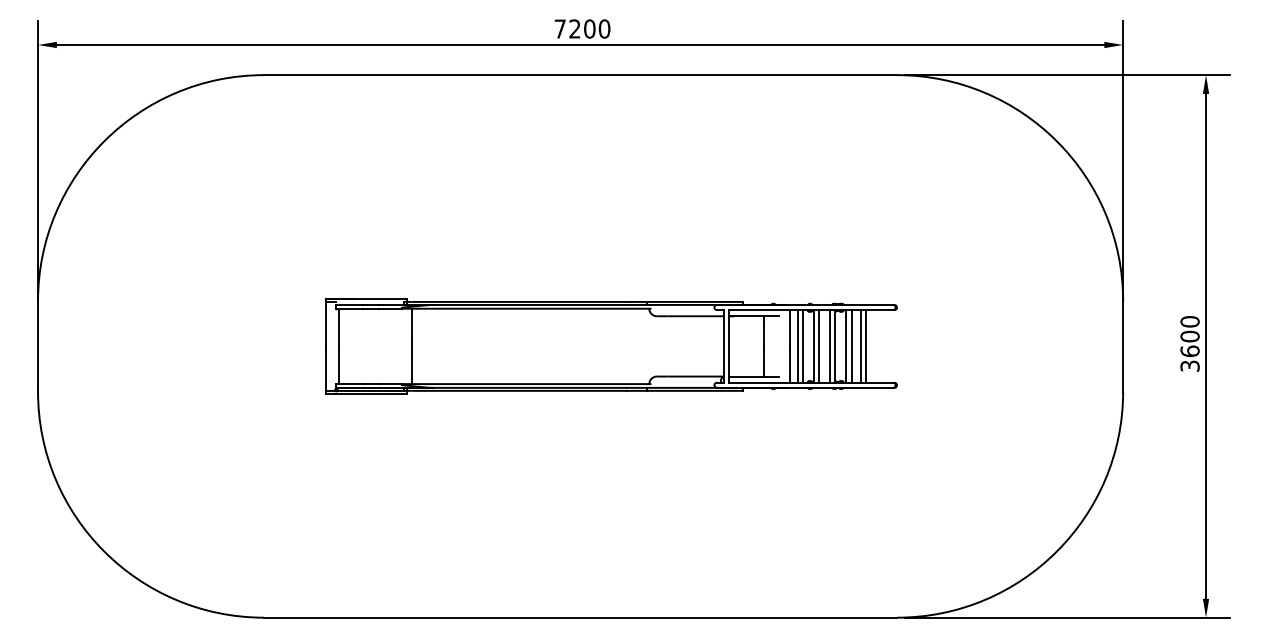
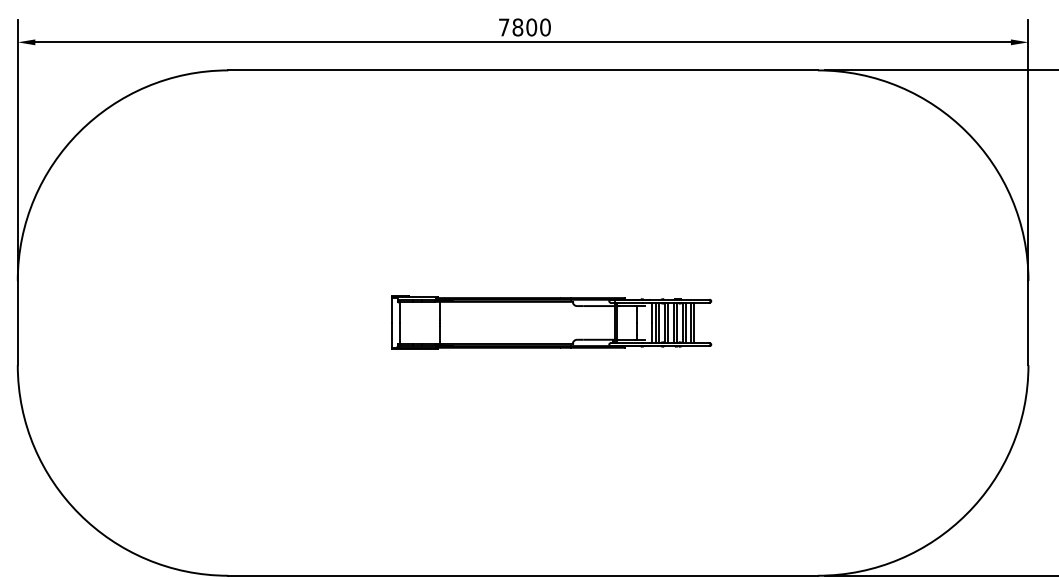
text: (574, 28) -> (517, 26), 7200 -> 7800
part: (610, 345) -> (550, 322), size x0.6

